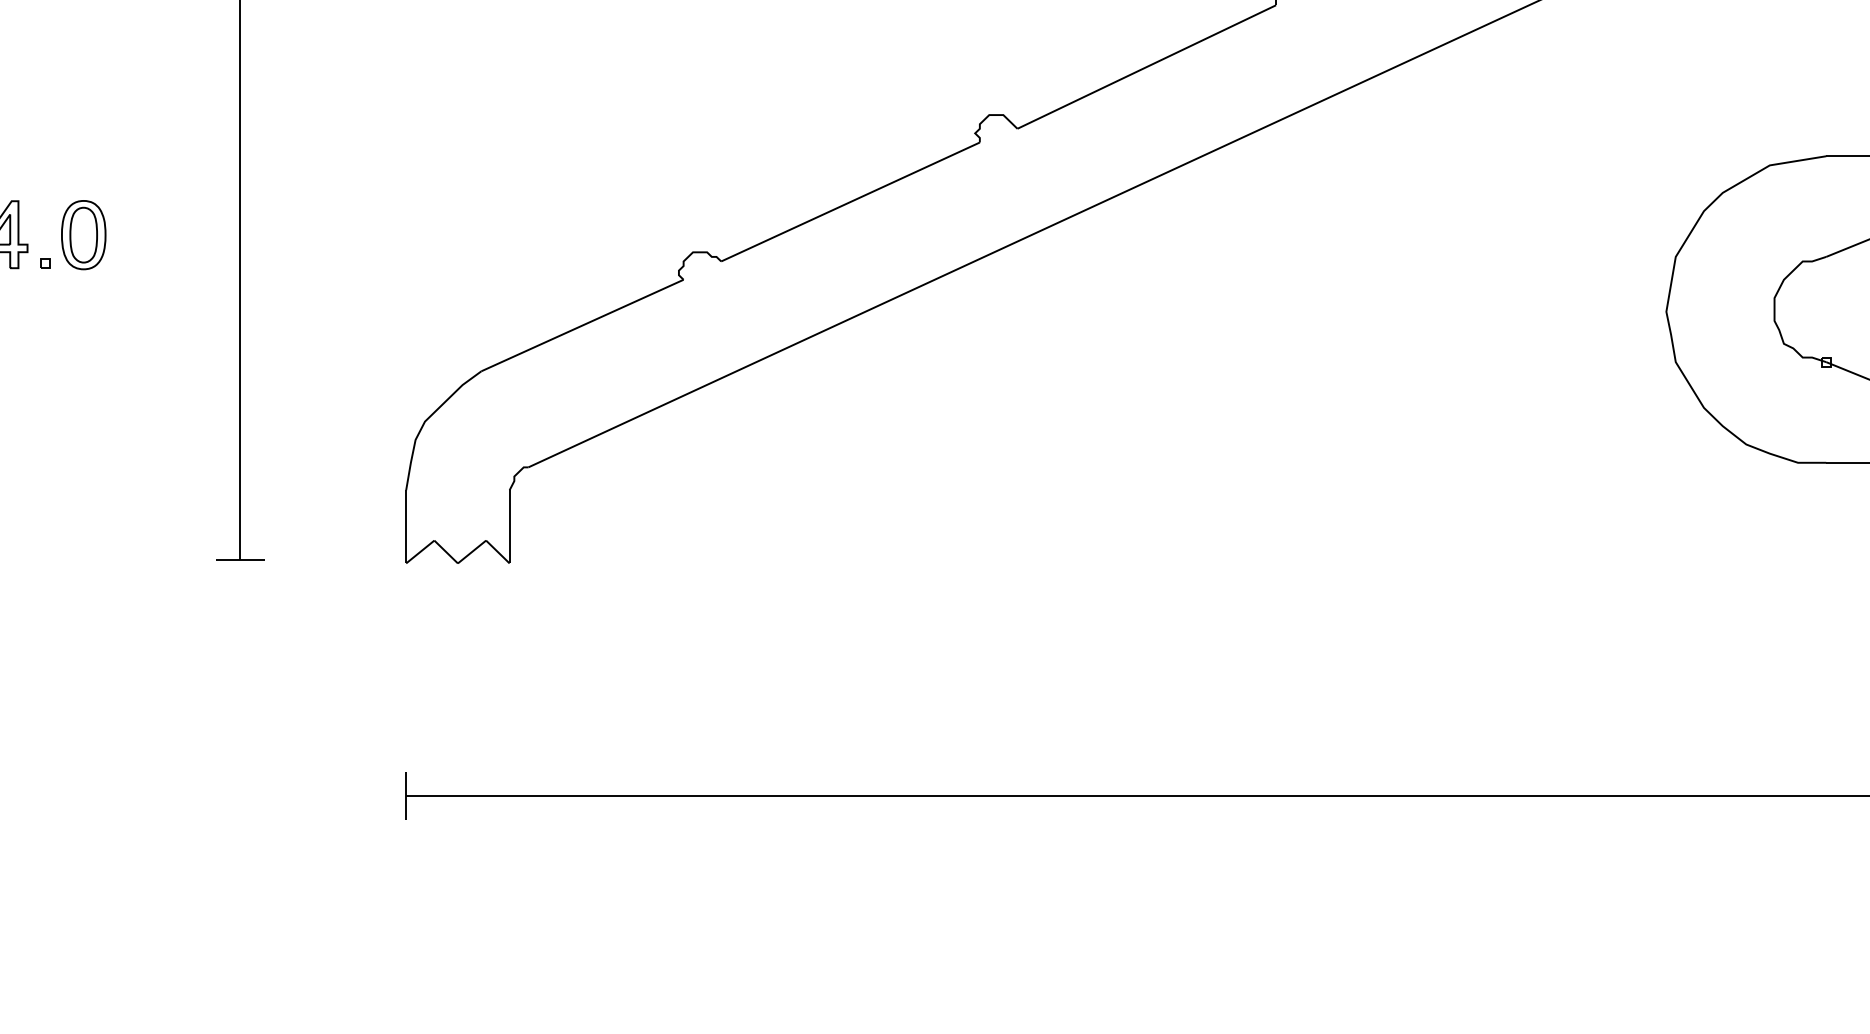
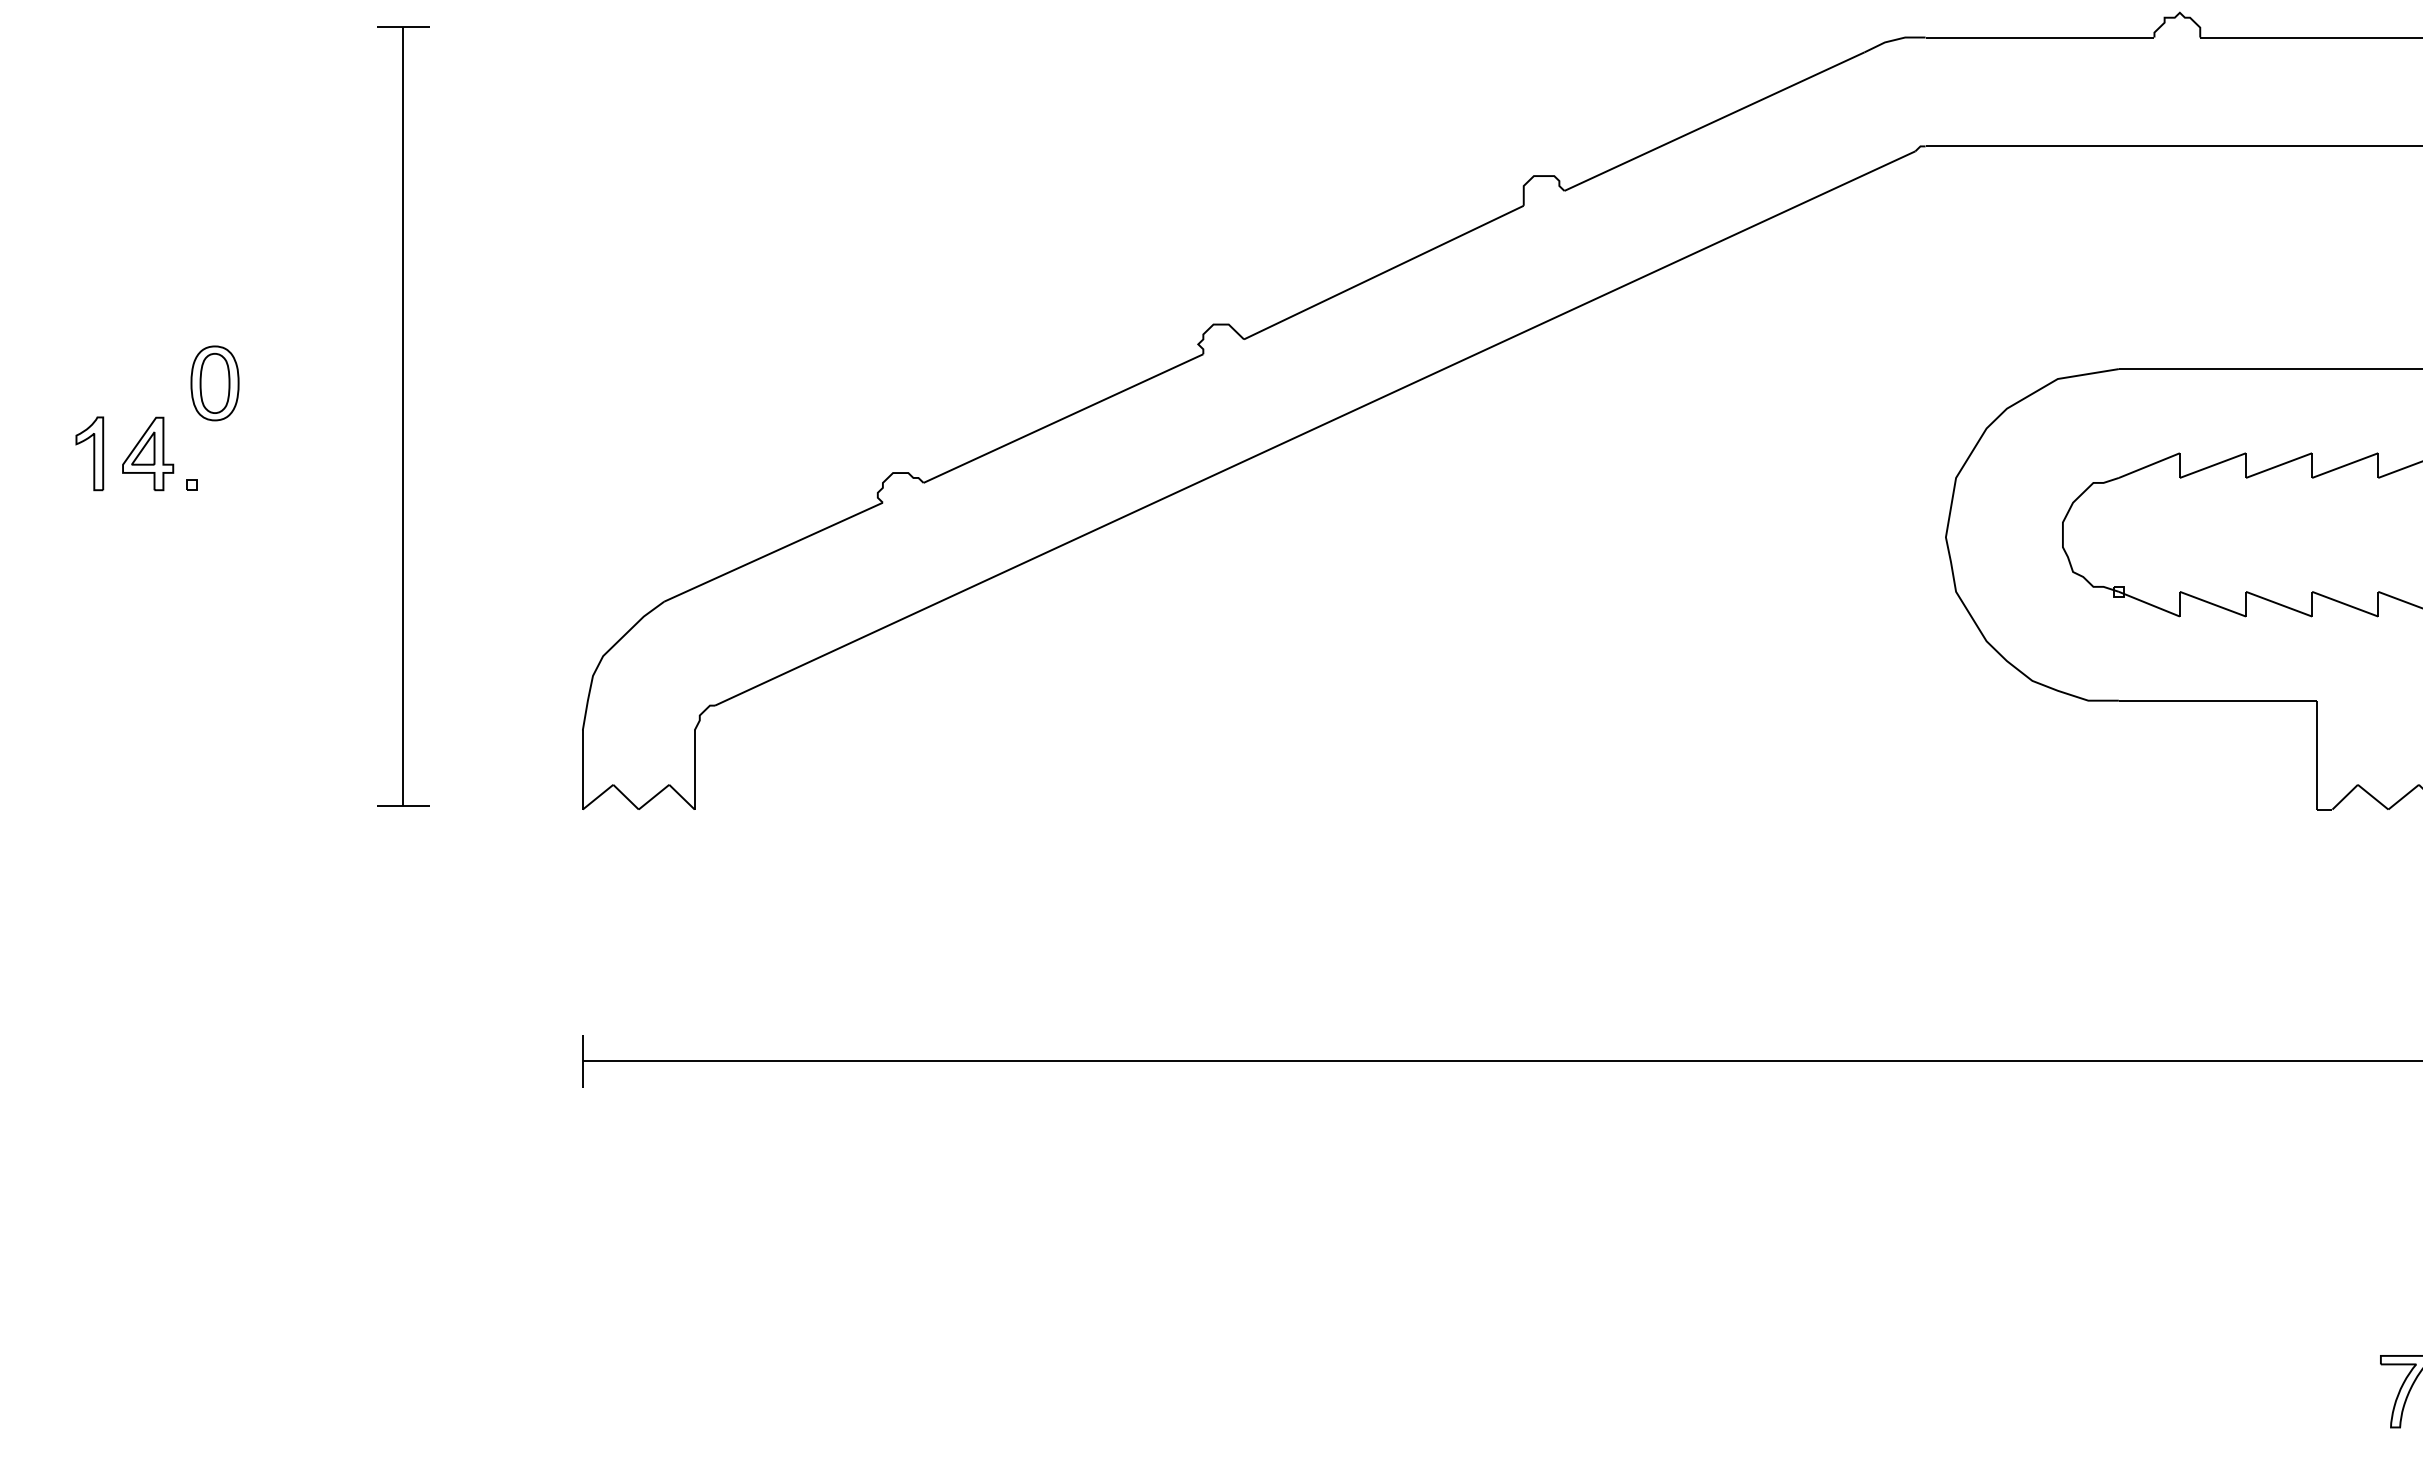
part: (83, 235) -> (214, 383), moved

